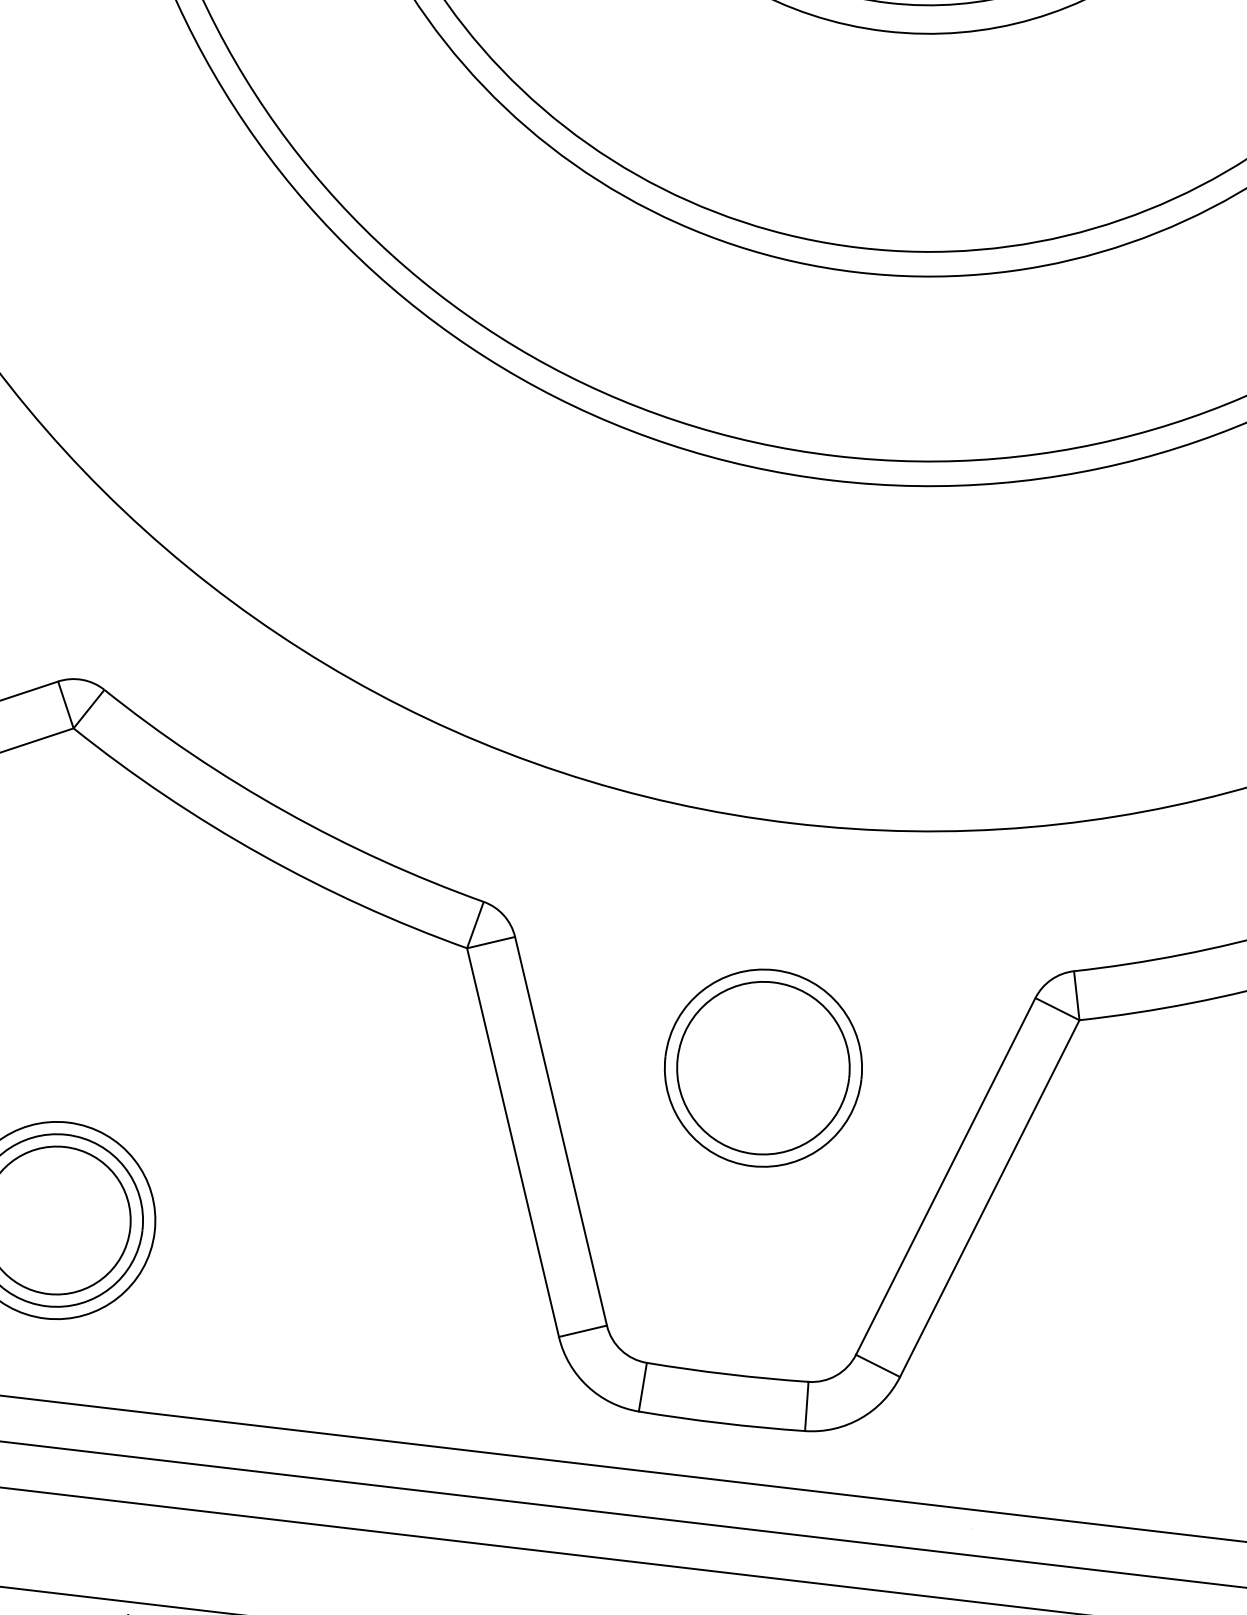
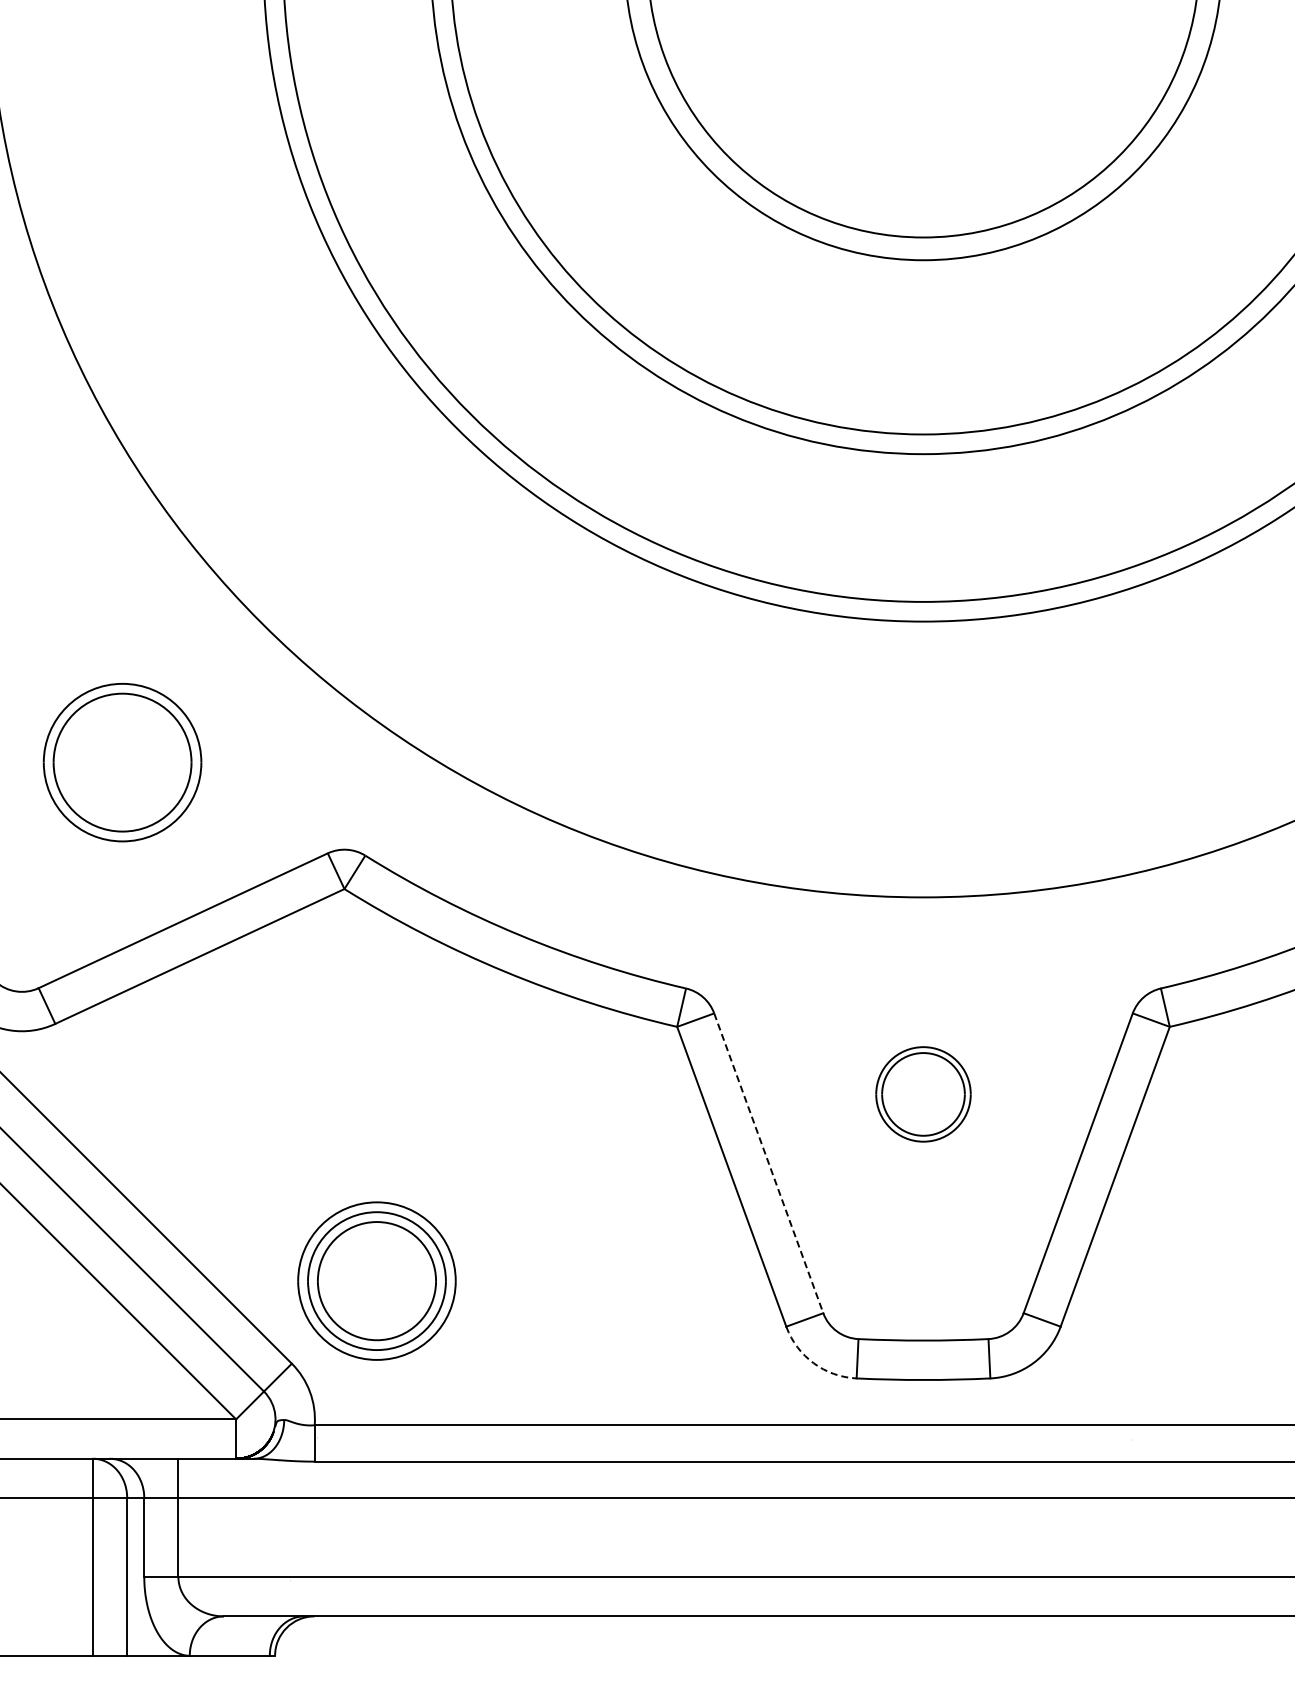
part: (763, 1068) -> (923, 1094), size x0.6
line: (560, 1131) -> (768, 1163), solid -> dashed
arc: (587, 1386) -> (813, 1363), solid -> dashed

